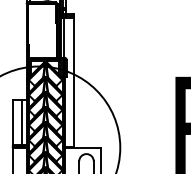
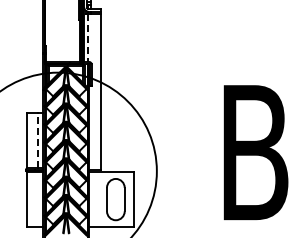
line: (63, 38) -> (88, 38), solid -> dashed
line: (22, 122) -> (38, 140), solid -> dashed

